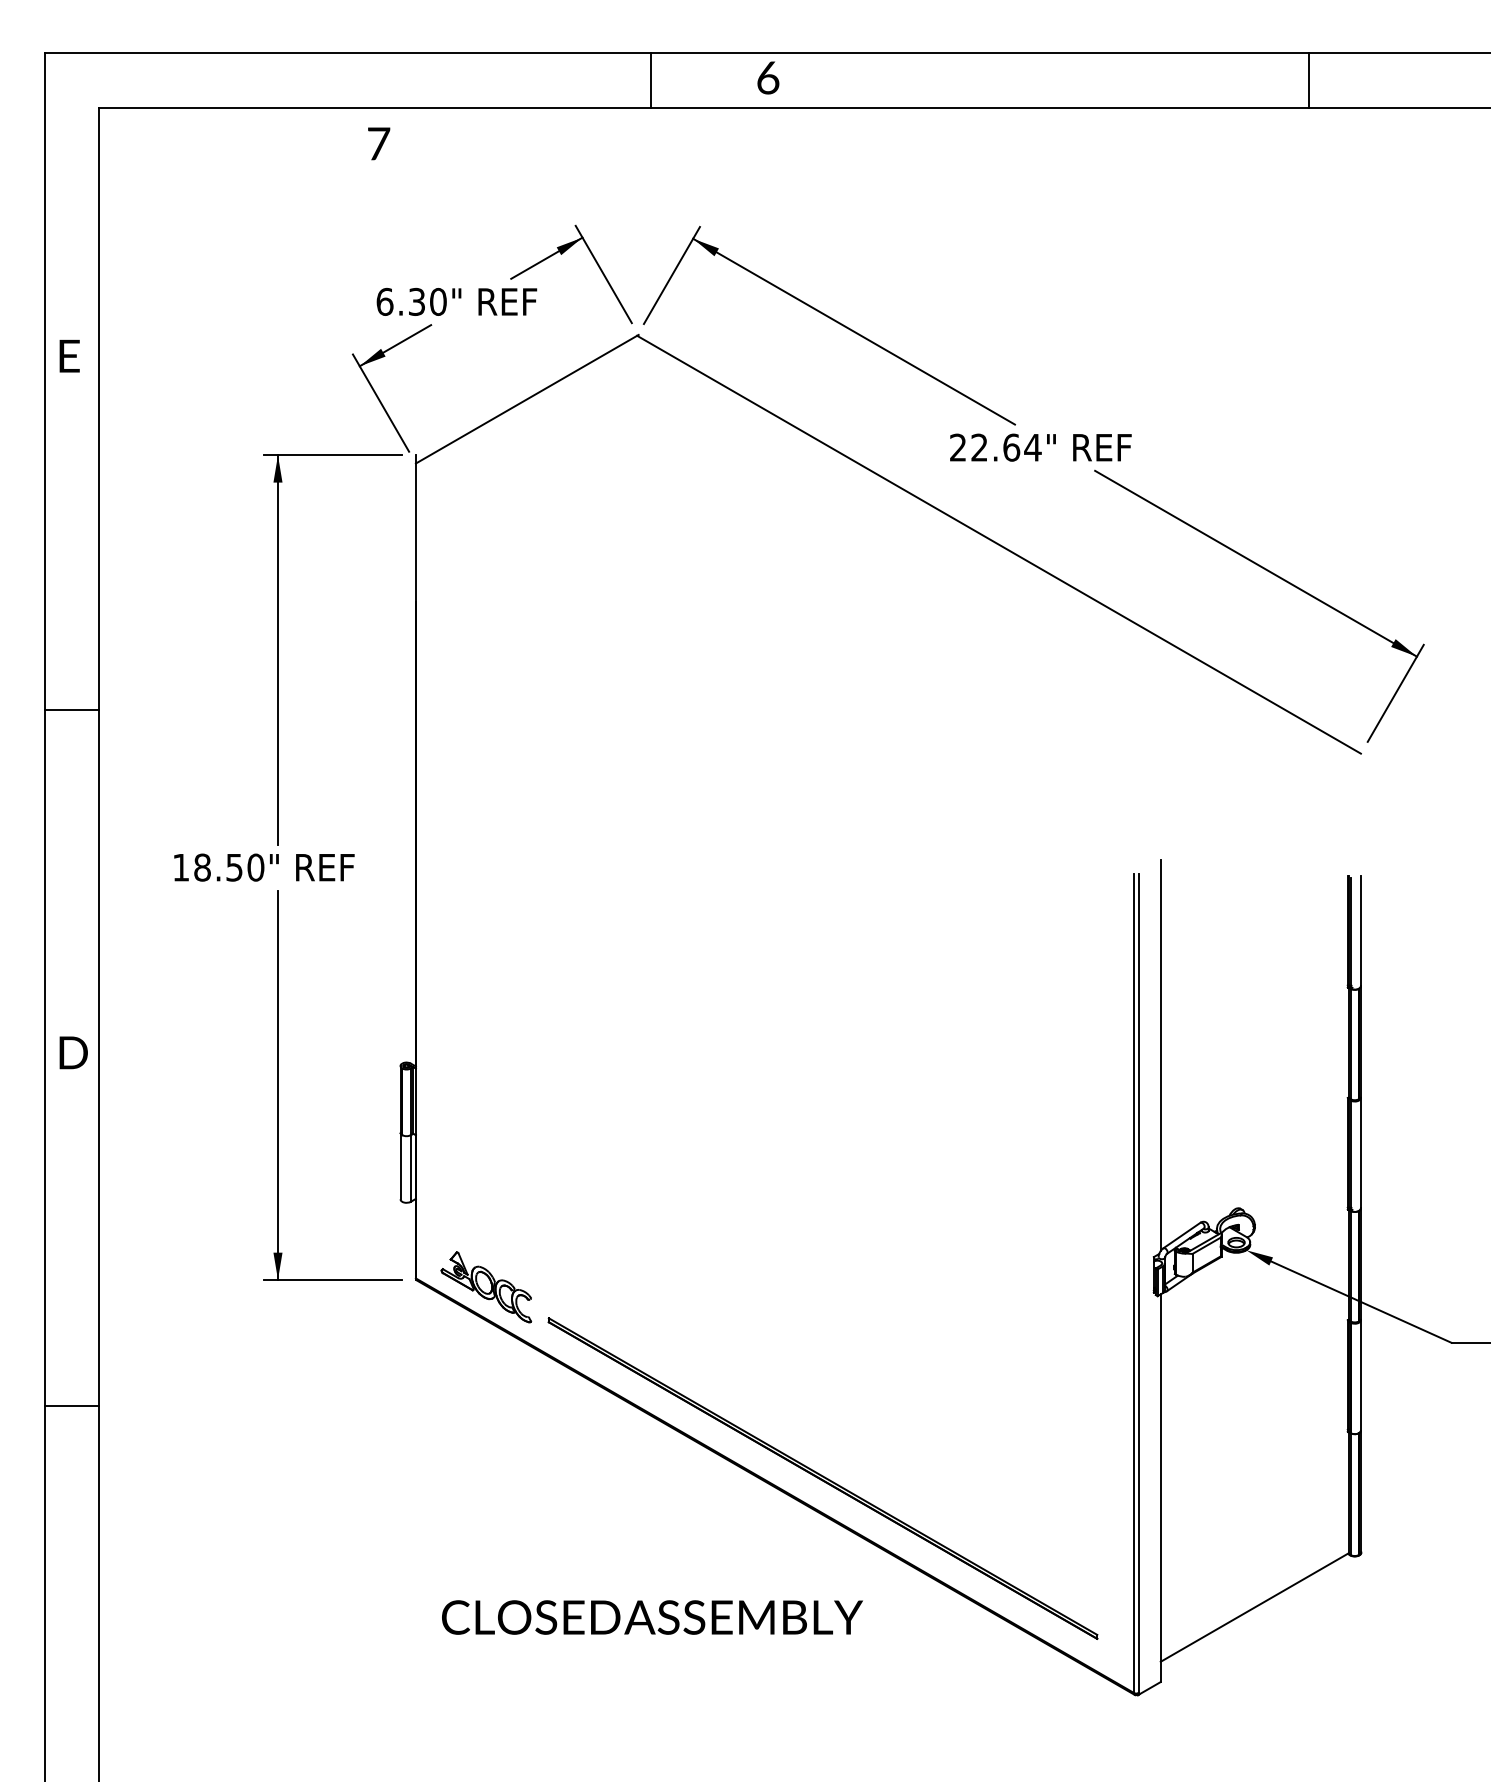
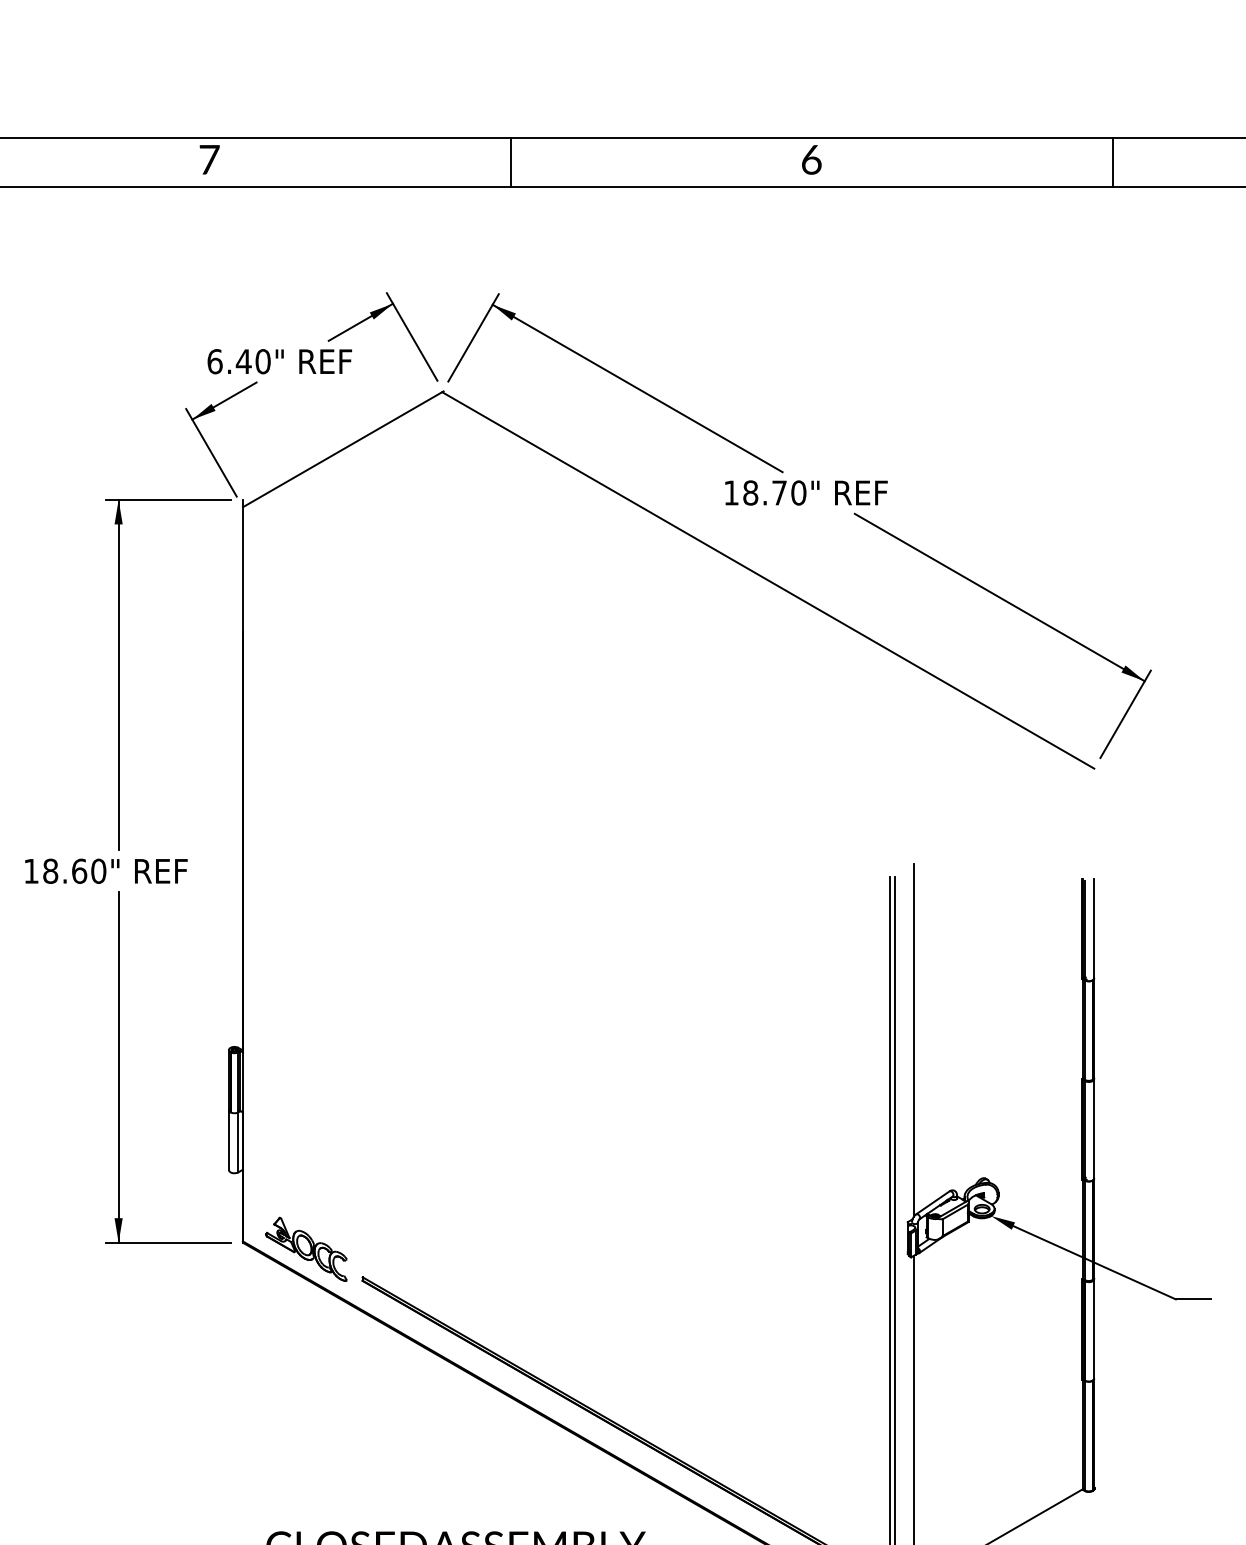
text: (768, 77) -> (811, 159), moved
line: (650, 80) -> (510, 162), moved
line: (1309, 80) -> (1112, 162), moved
text: (379, 143) -> (210, 159), moved
text: (416, 301) -> (243, 361), 6.30" -> 6.40"
text: (995, 447) -> (765, 492), 22.64" -> 18.70"
text: (234, 867) -> (79, 871), 18.50" -> 18.60"

